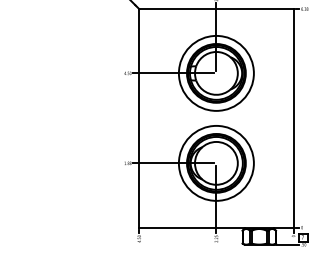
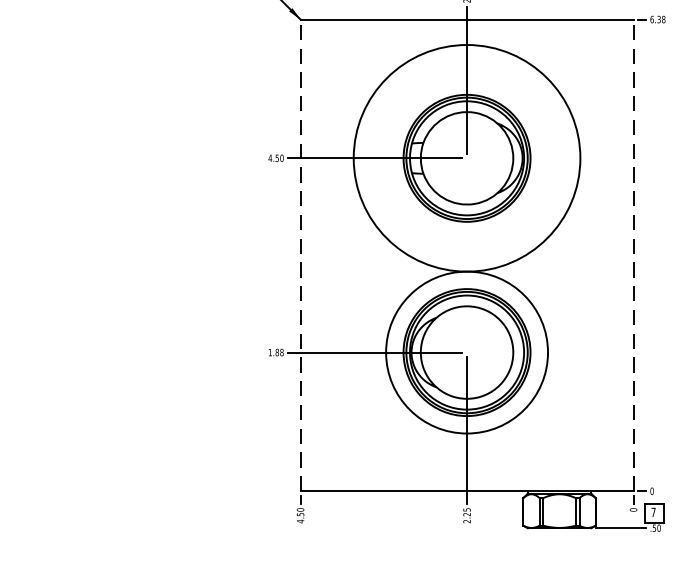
circle: (215, 72) -> (465, 156), size x1.4
line: (139, 117) -> (300, 253), solid -> dashed
line: (293, 117) -> (633, 253), solid -> dashed

